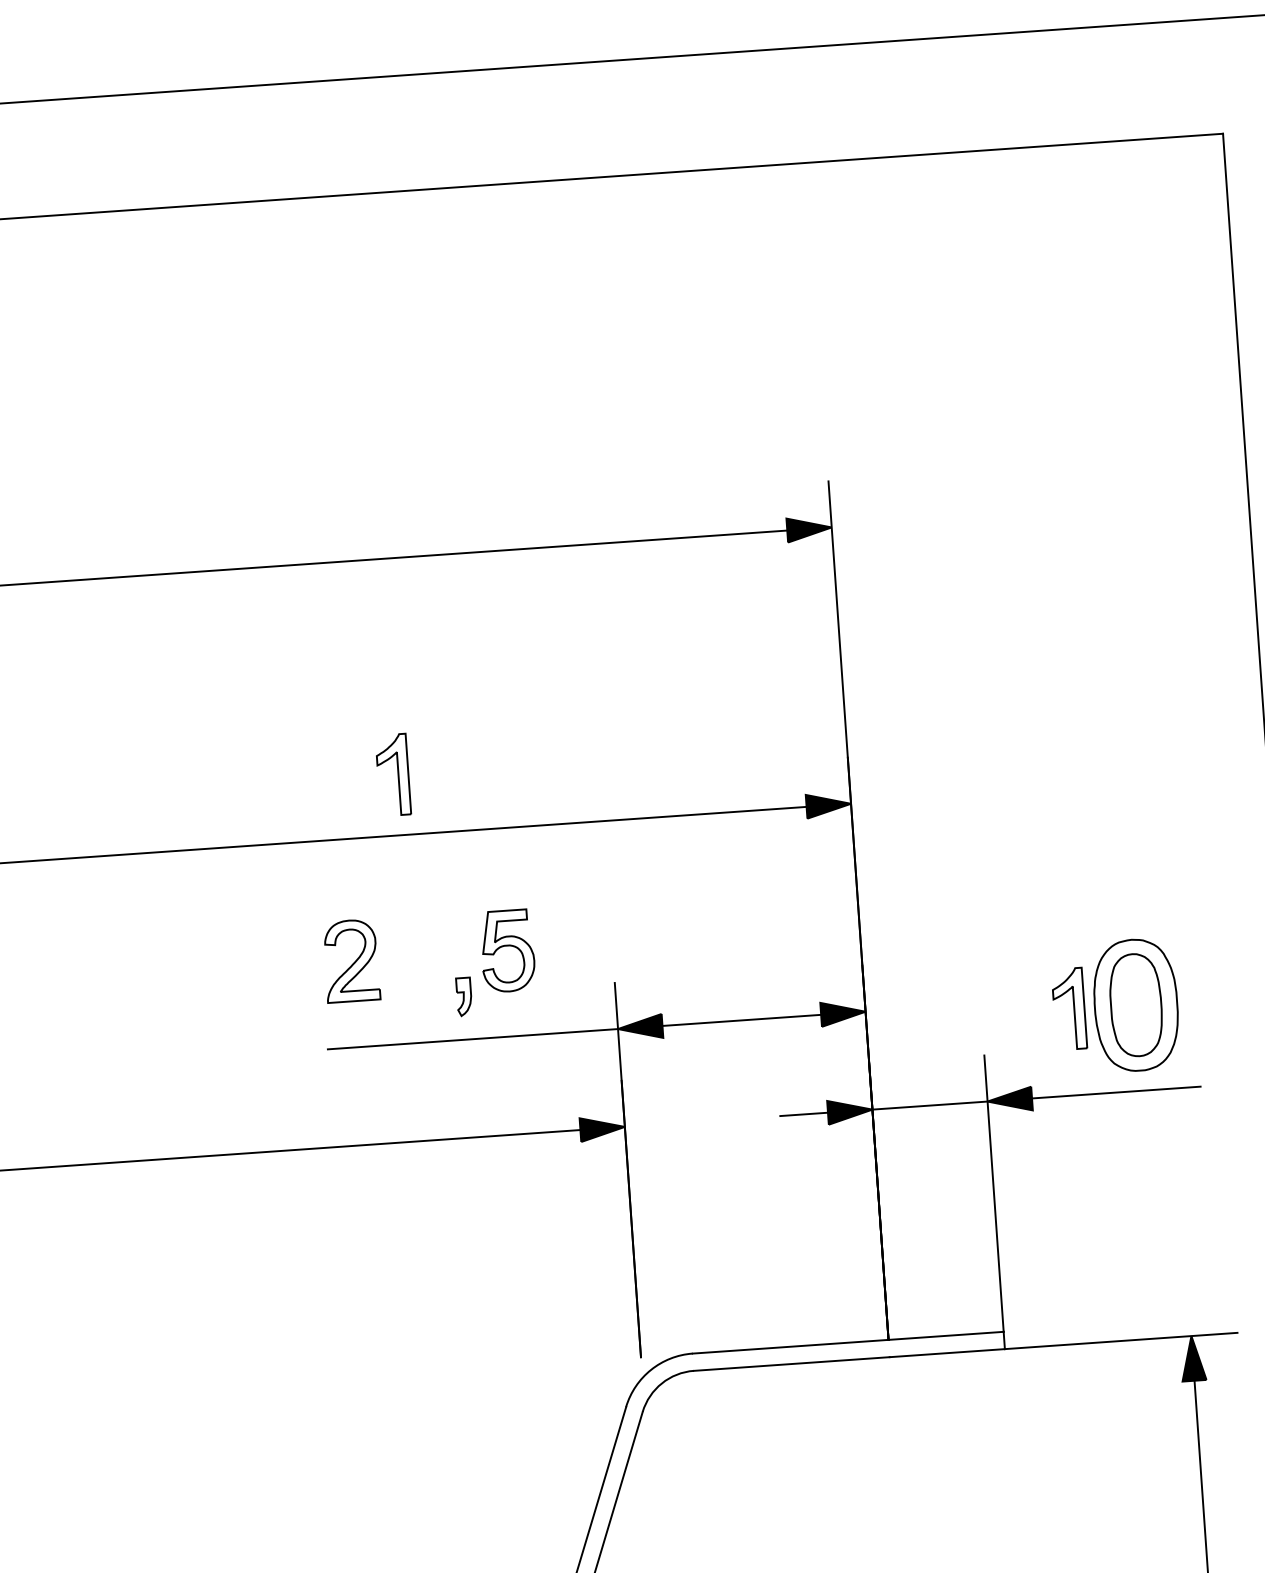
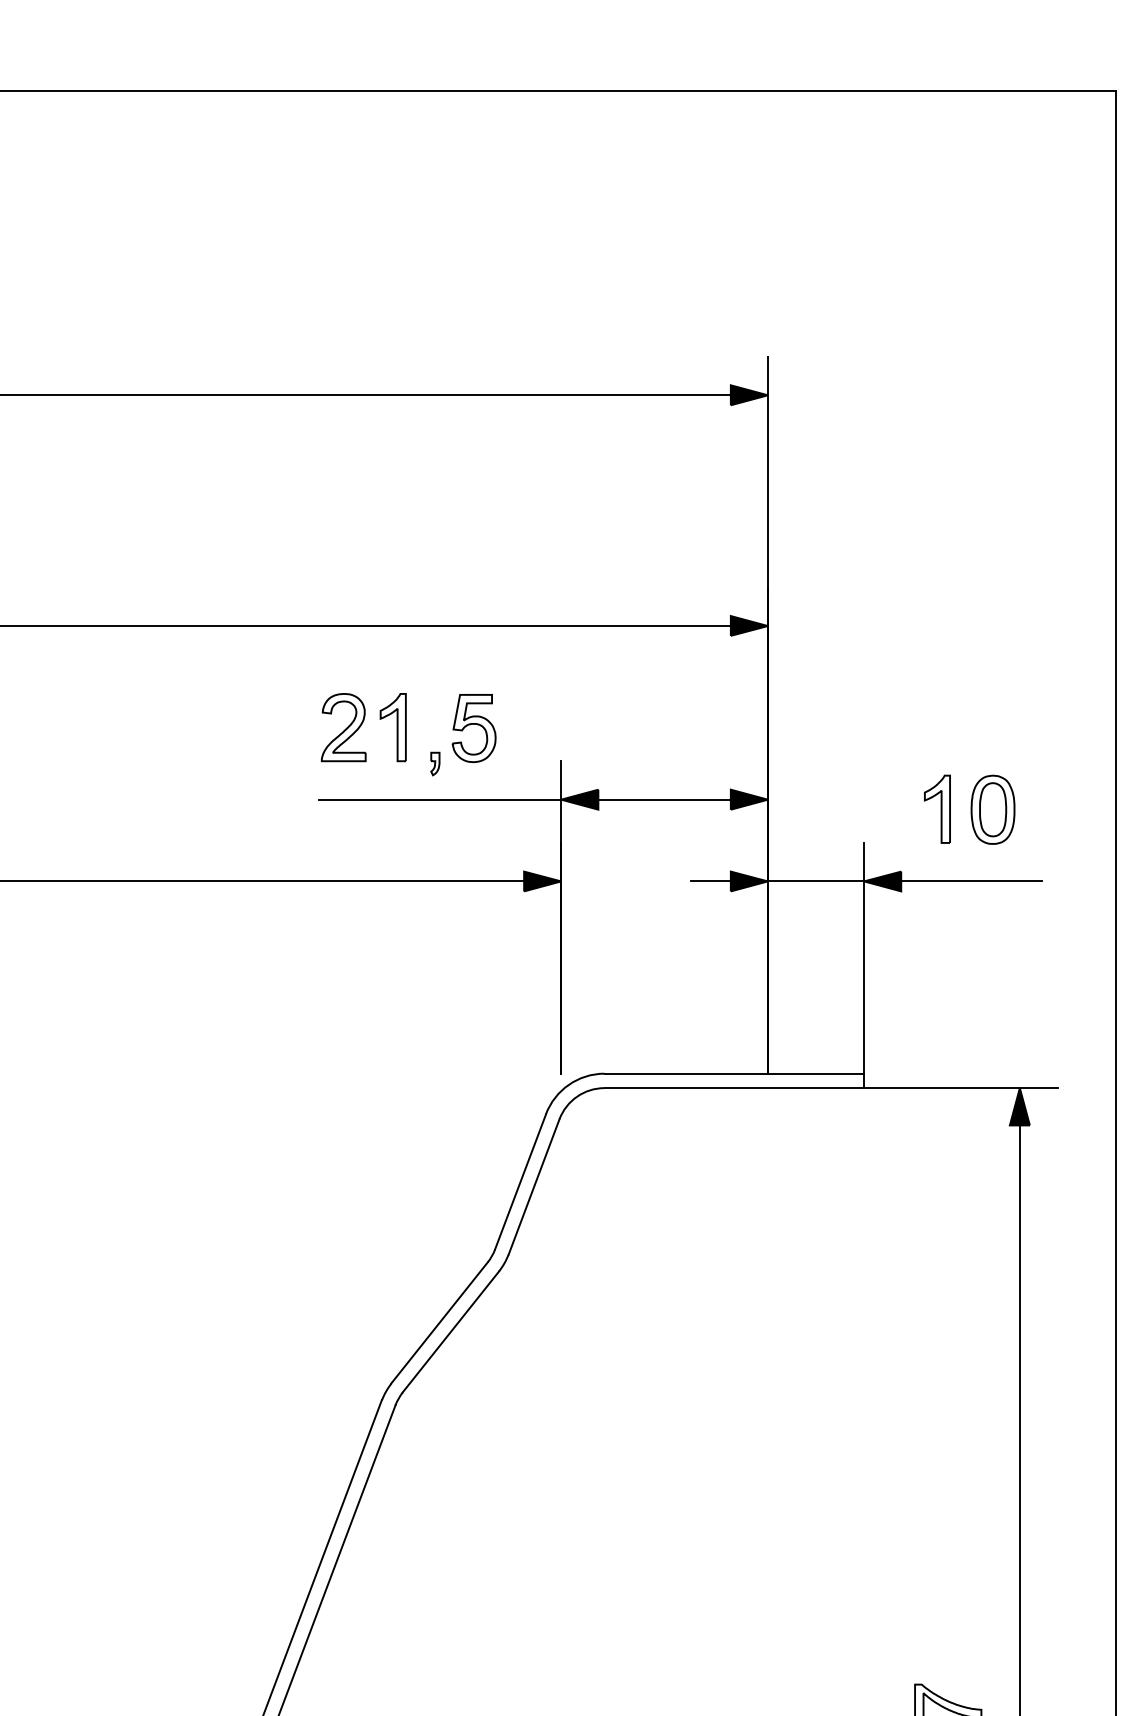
part: (392, 775) -> (392, 727), moved
part: (464, 996) -> (435, 763), size x0.71
part: (1135, 1004) -> (992, 809), size x0.62

